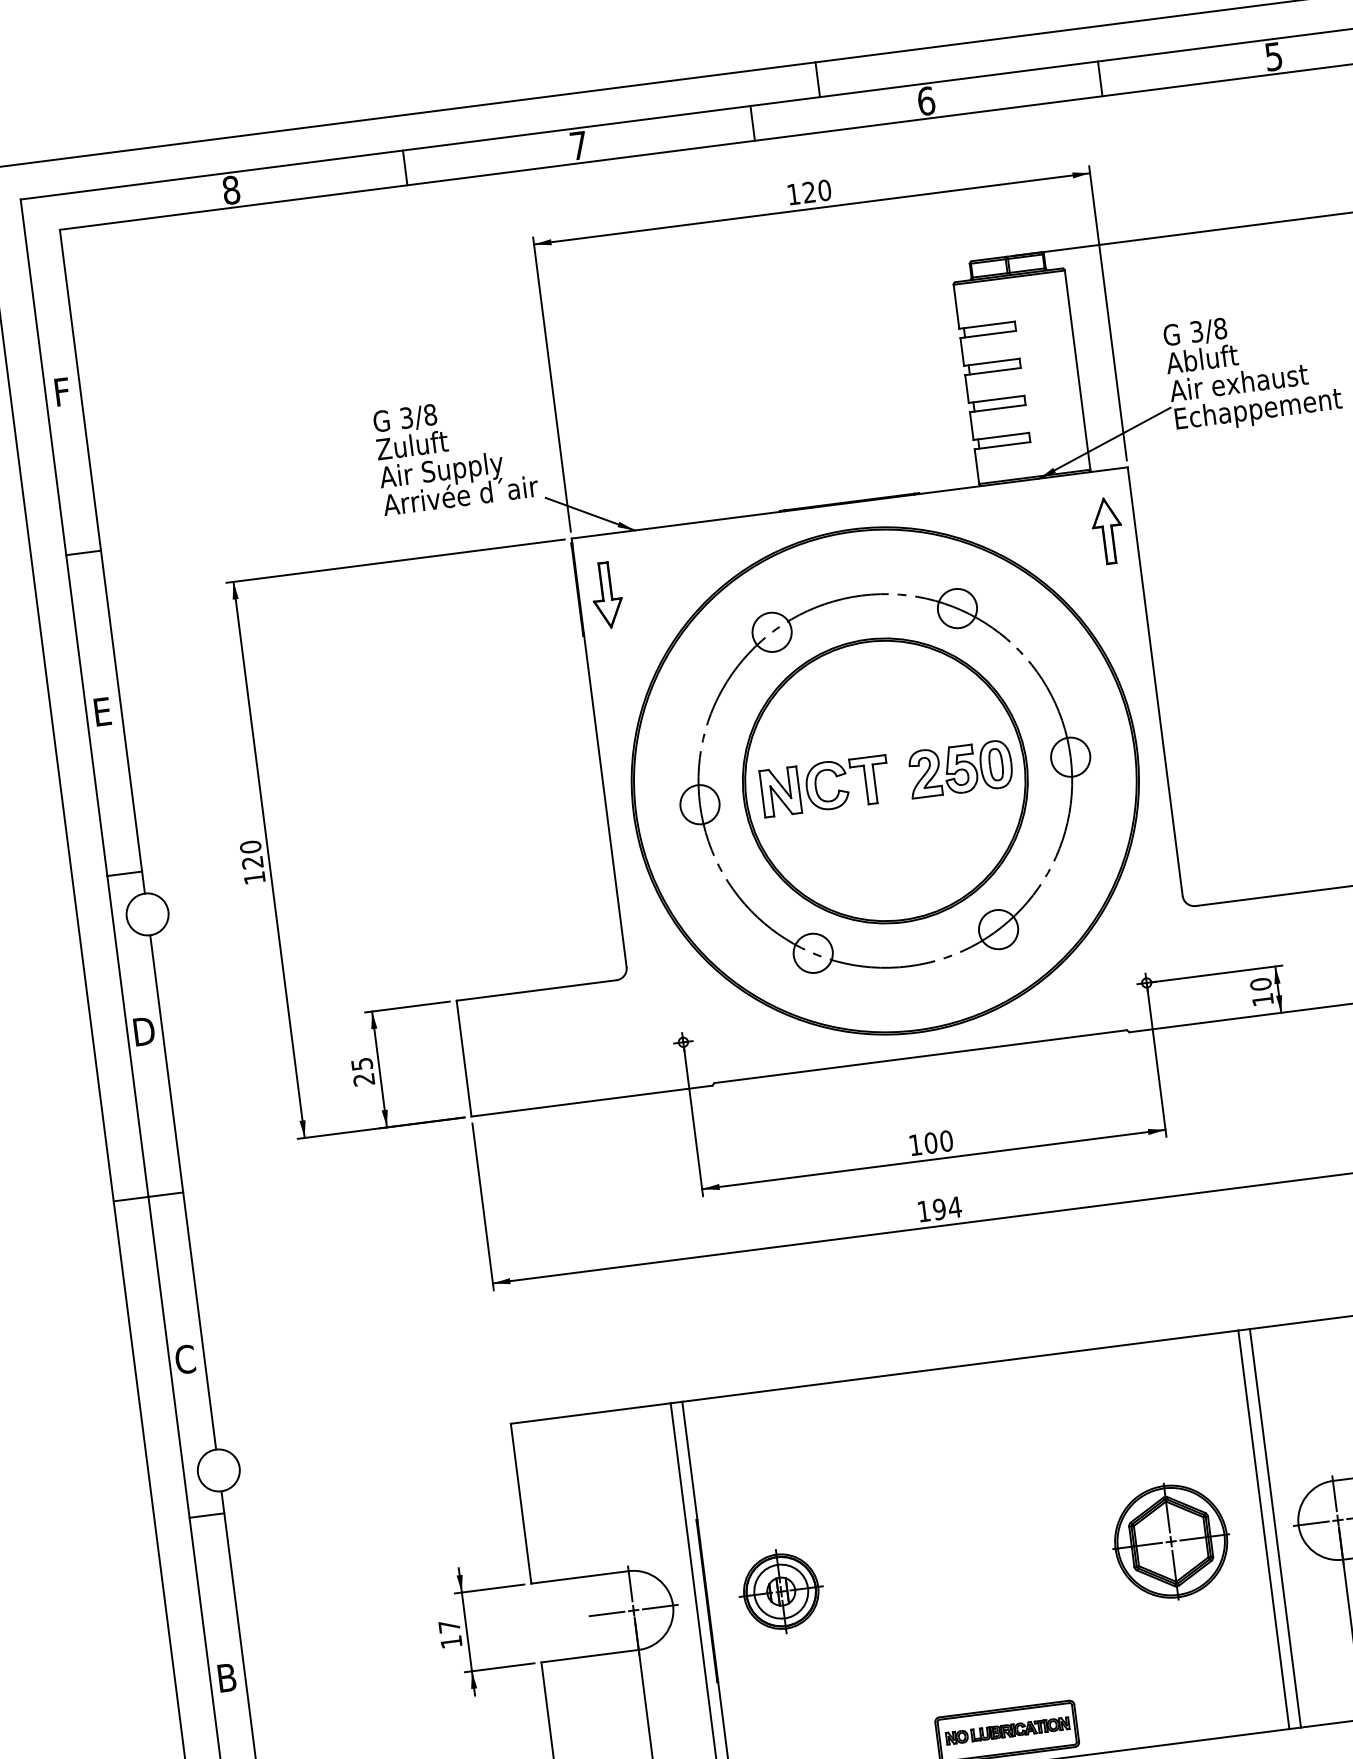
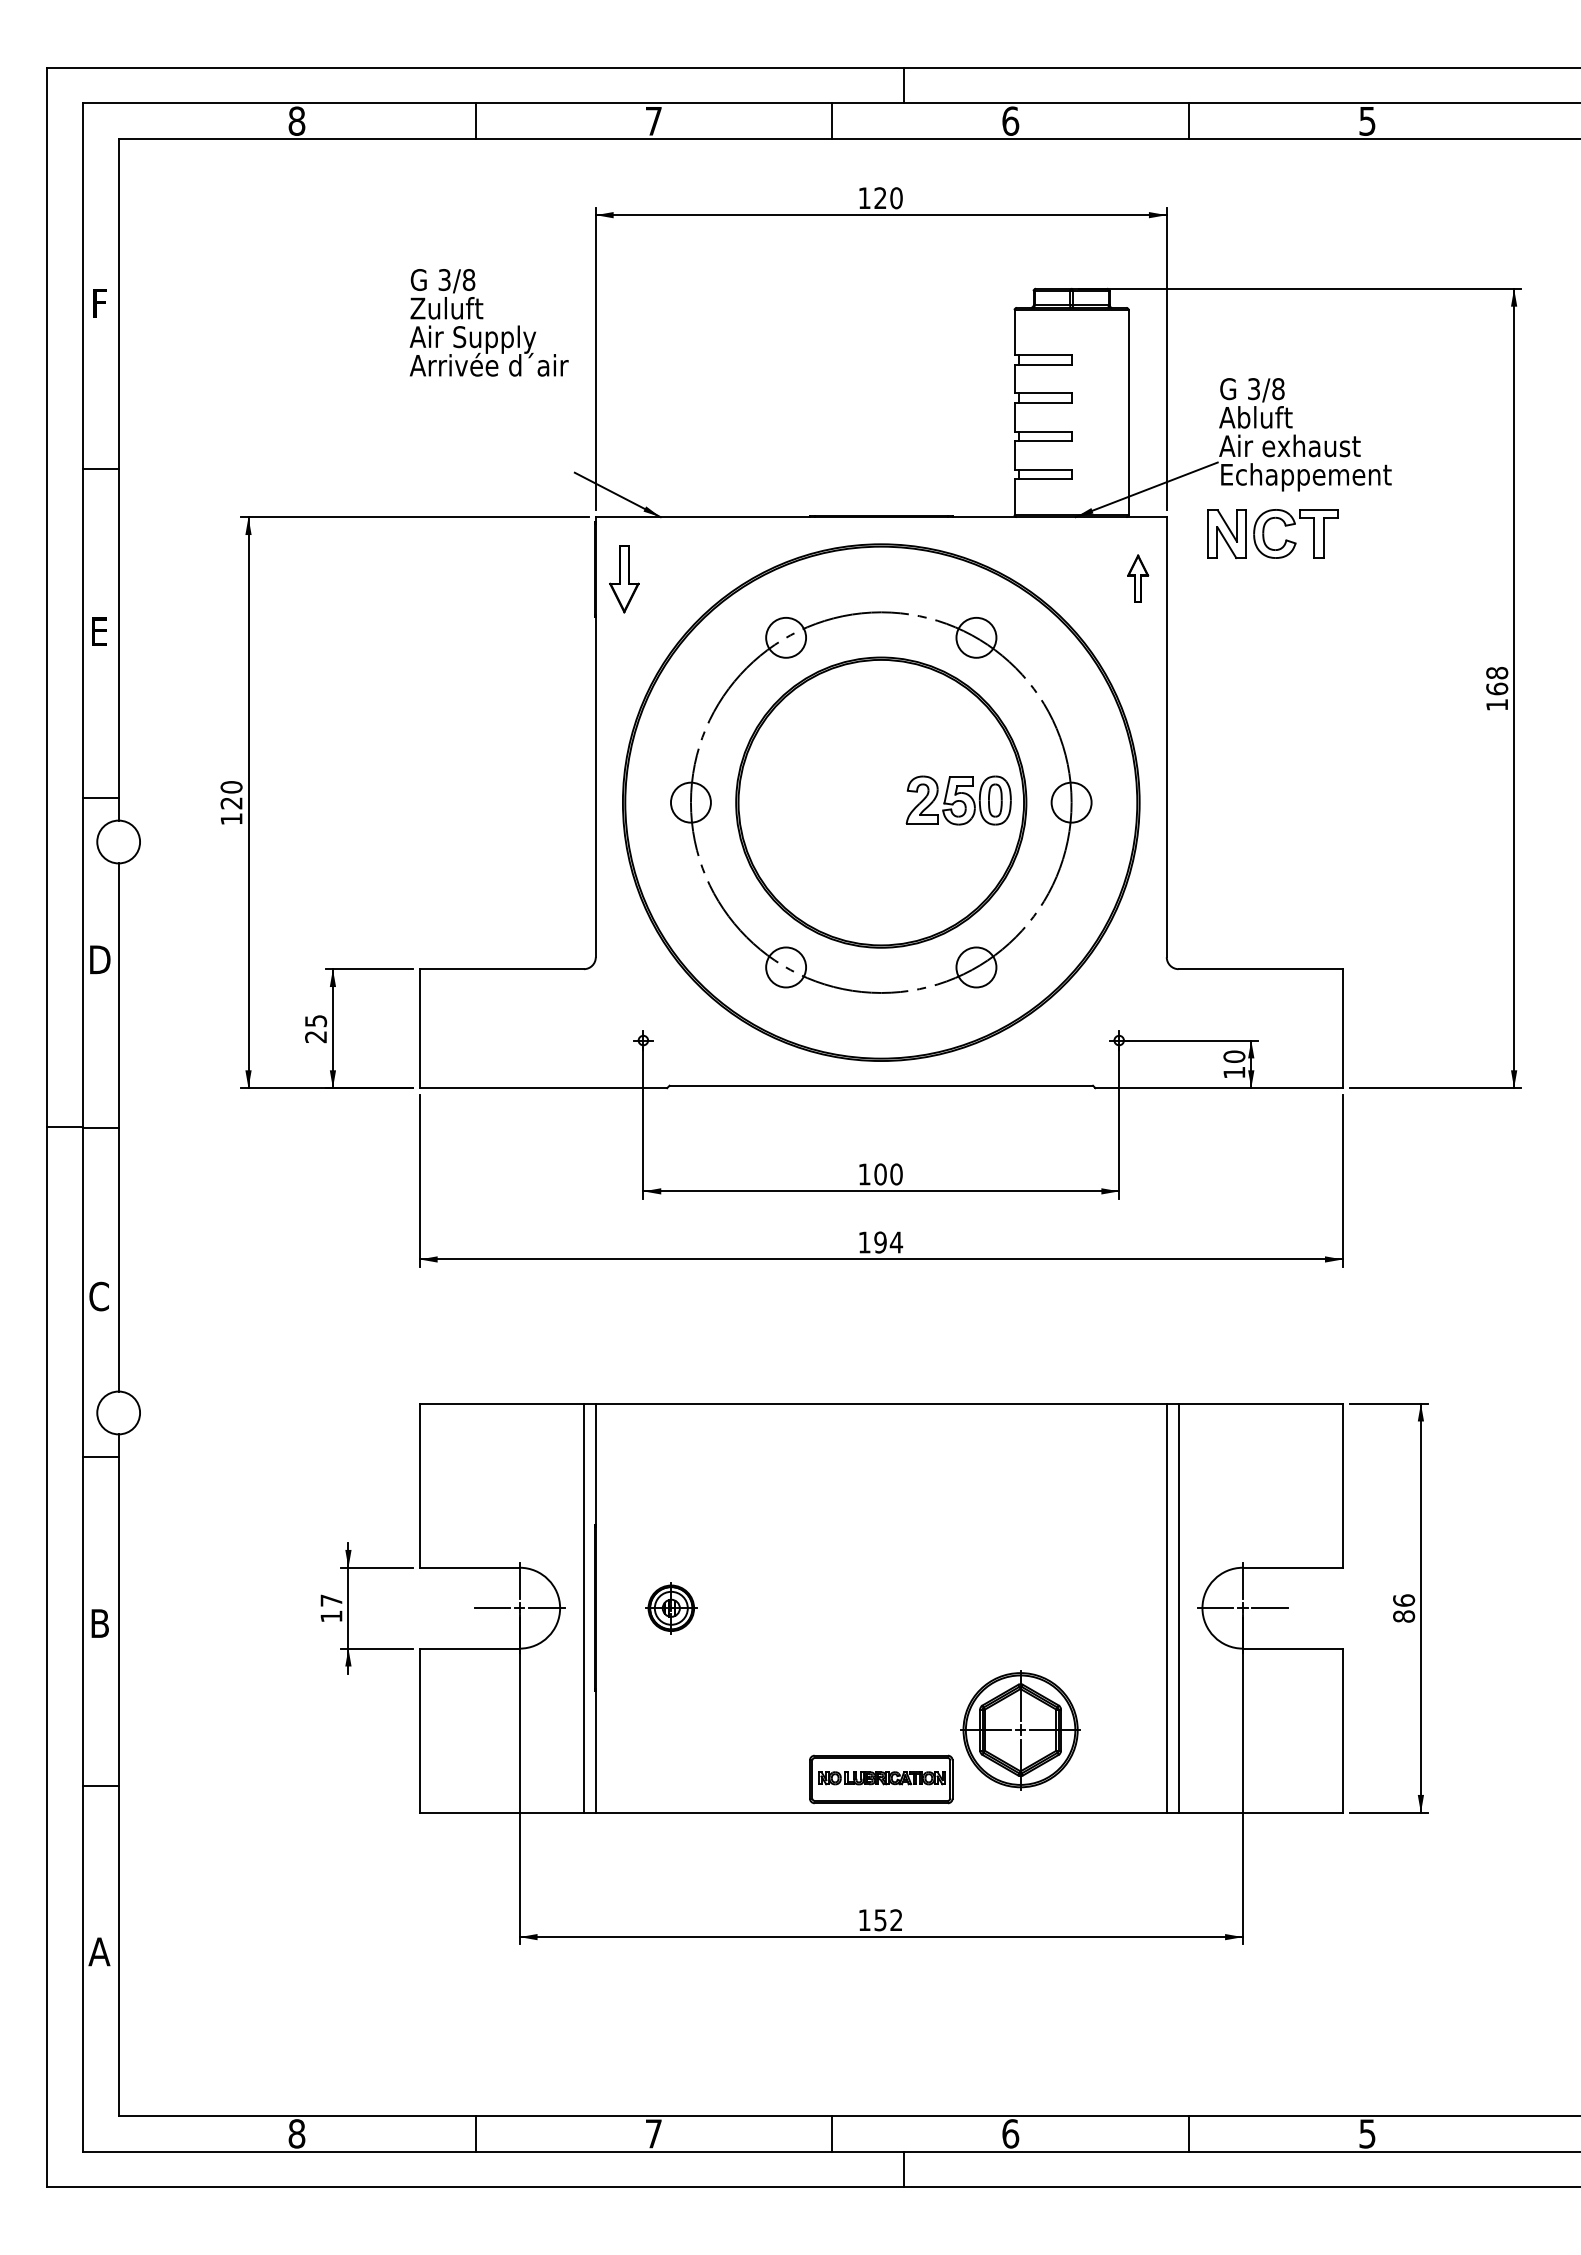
part: (449, 450) -> (483, 318), moved
part: (1106, 530) -> (1137, 578), size x0.7
part: (817, 787) -> (1264, 534), moved
part: (1171, 1542) -> (1020, 1730), moved
part: (781, 1591) -> (671, 1608), size x0.6

